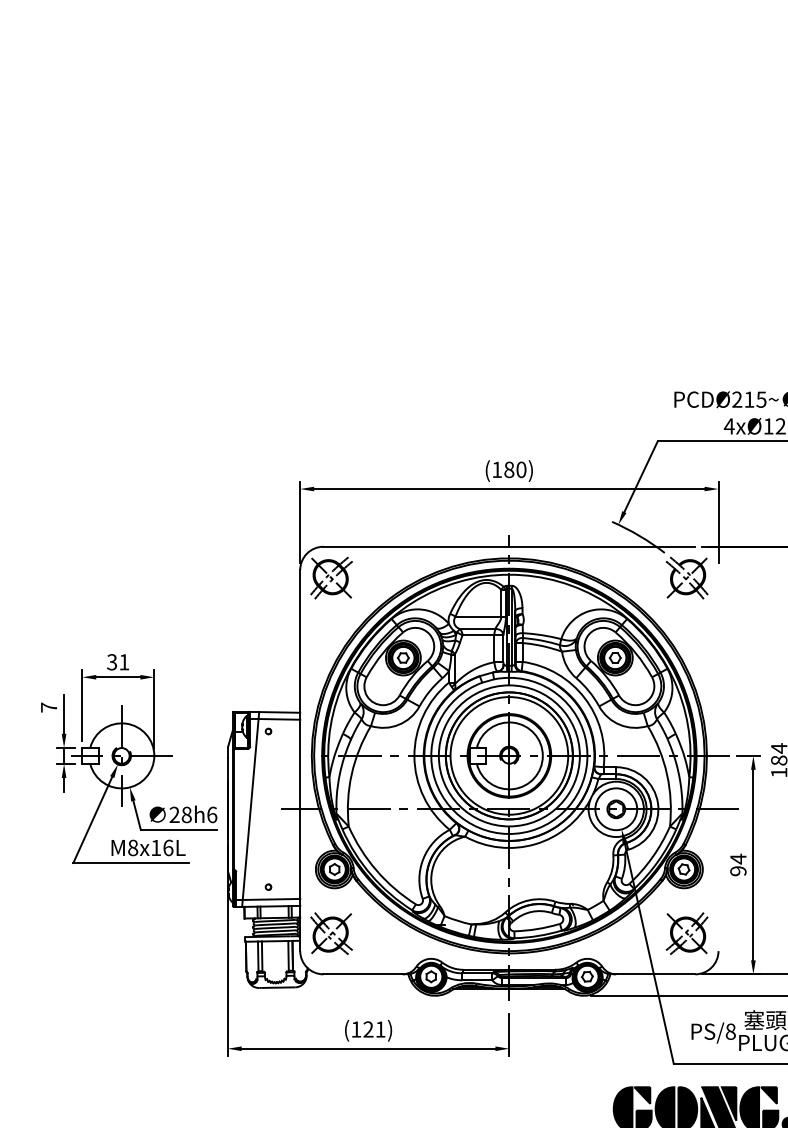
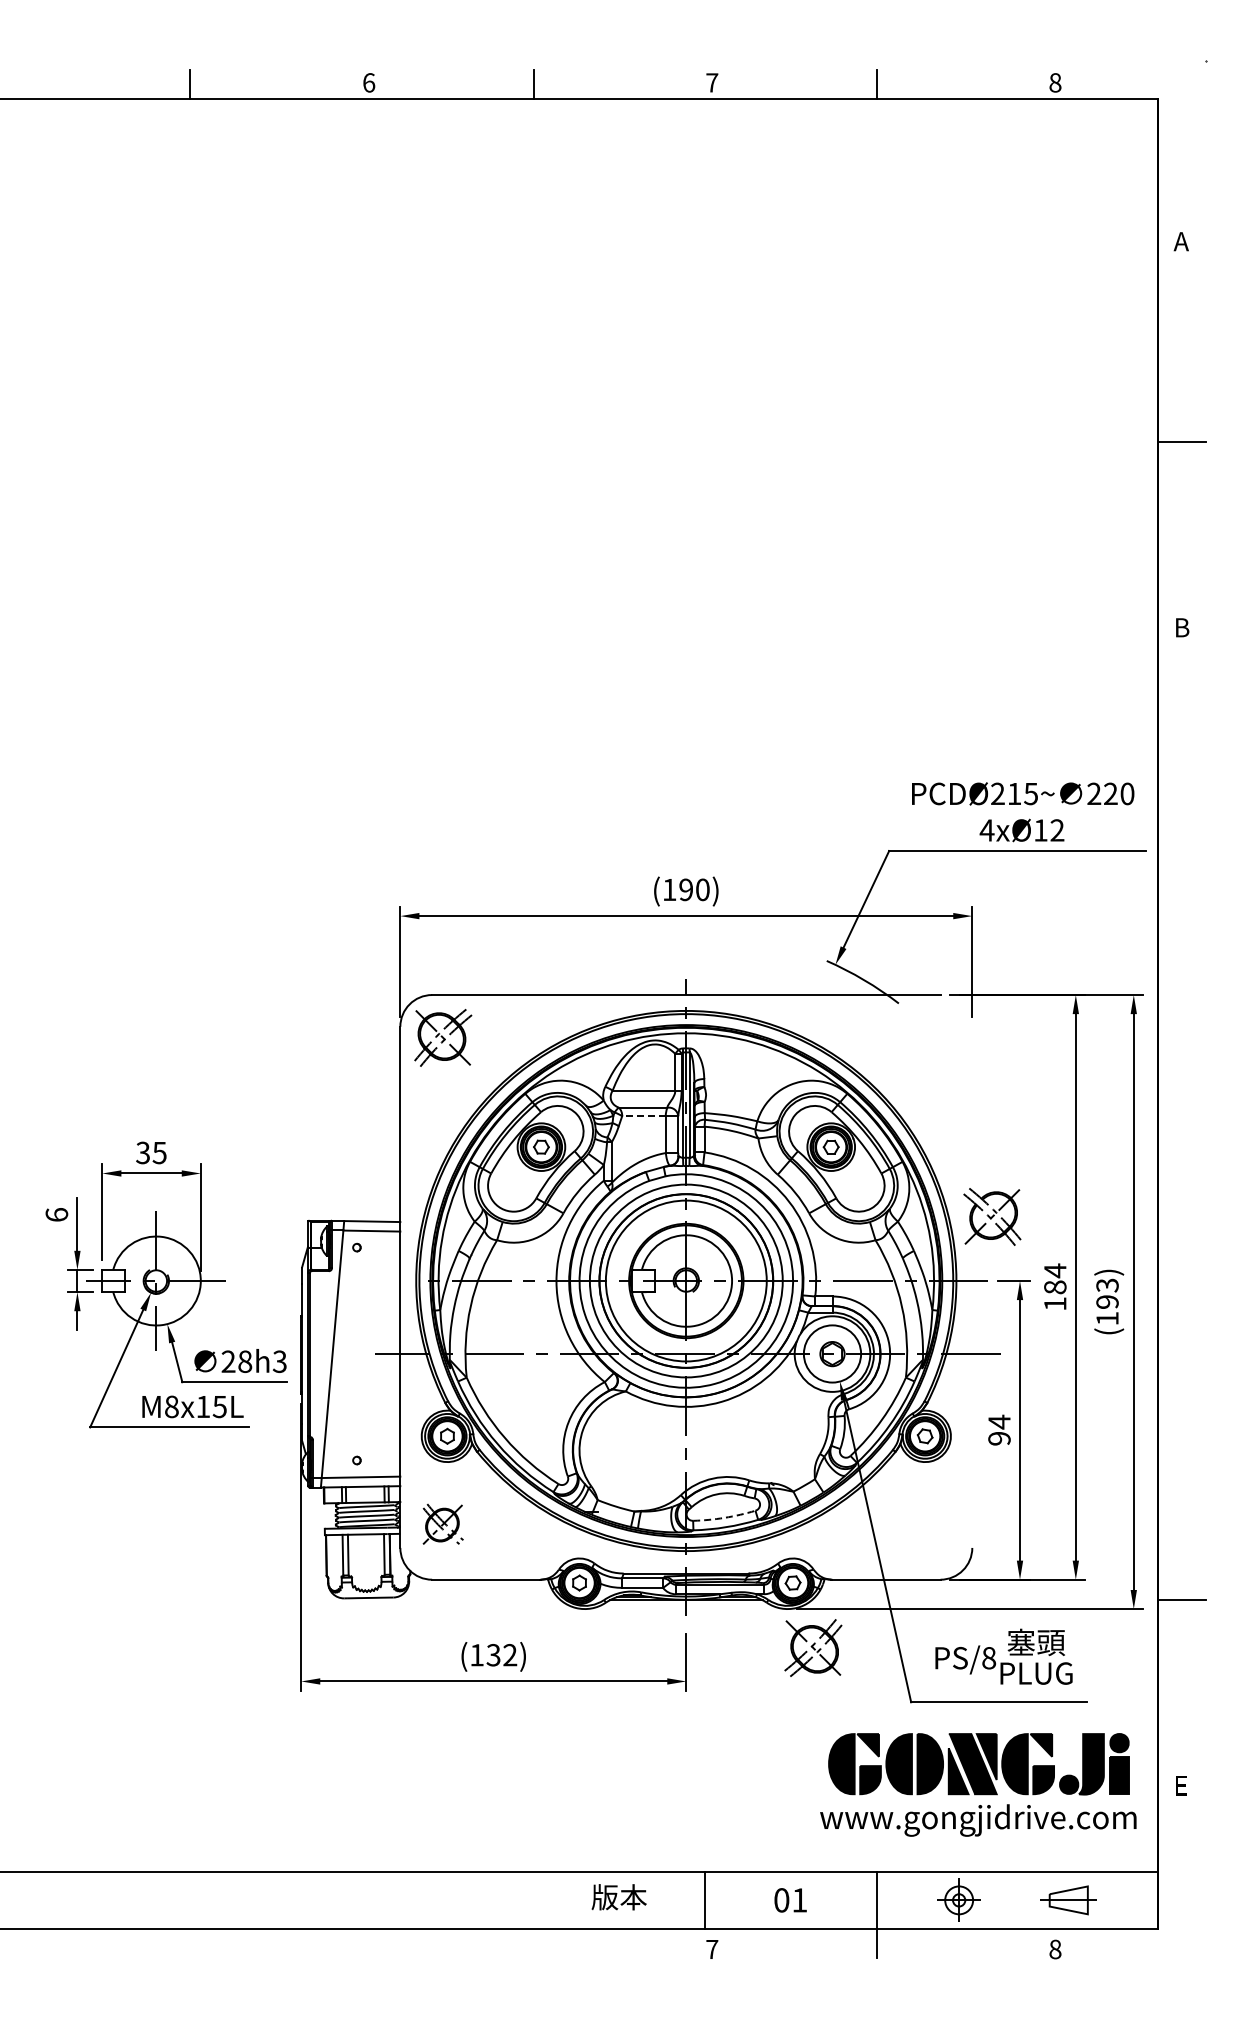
text: (509, 469) -> (686, 889), (180) -> (190)
part: (687, 577) -> (992, 1216), moved
line: (478, 635) -> (644, 1116), solid -> dashed
text: (124, 662) -> (159, 1153), 31 -> 35
text: (48, 707) -> (56, 1214), 7 -> 6
text: (211, 814) -> (279, 1361), 28h6 -> 28h3
text: (167, 847) -> (219, 1406), M8x16L -> M8x15L
arc: (537, 928) -> (724, 1517), solid -> dashed
part: (331, 933) -> (443, 1524), size x0.7
part: (687, 933) -> (813, 1647), moved
text: (374, 1029) -> (501, 1654), (121) -> (132)

